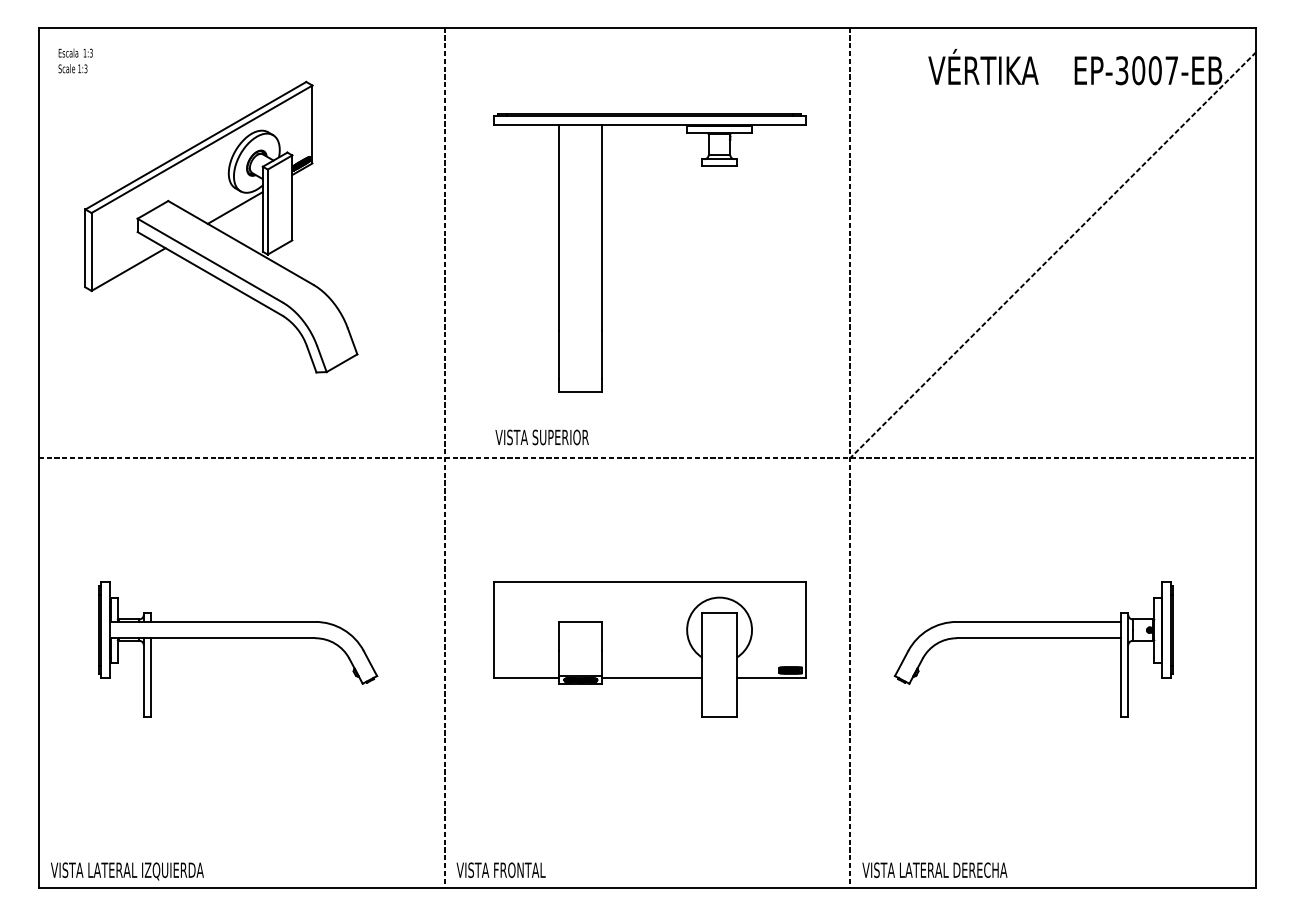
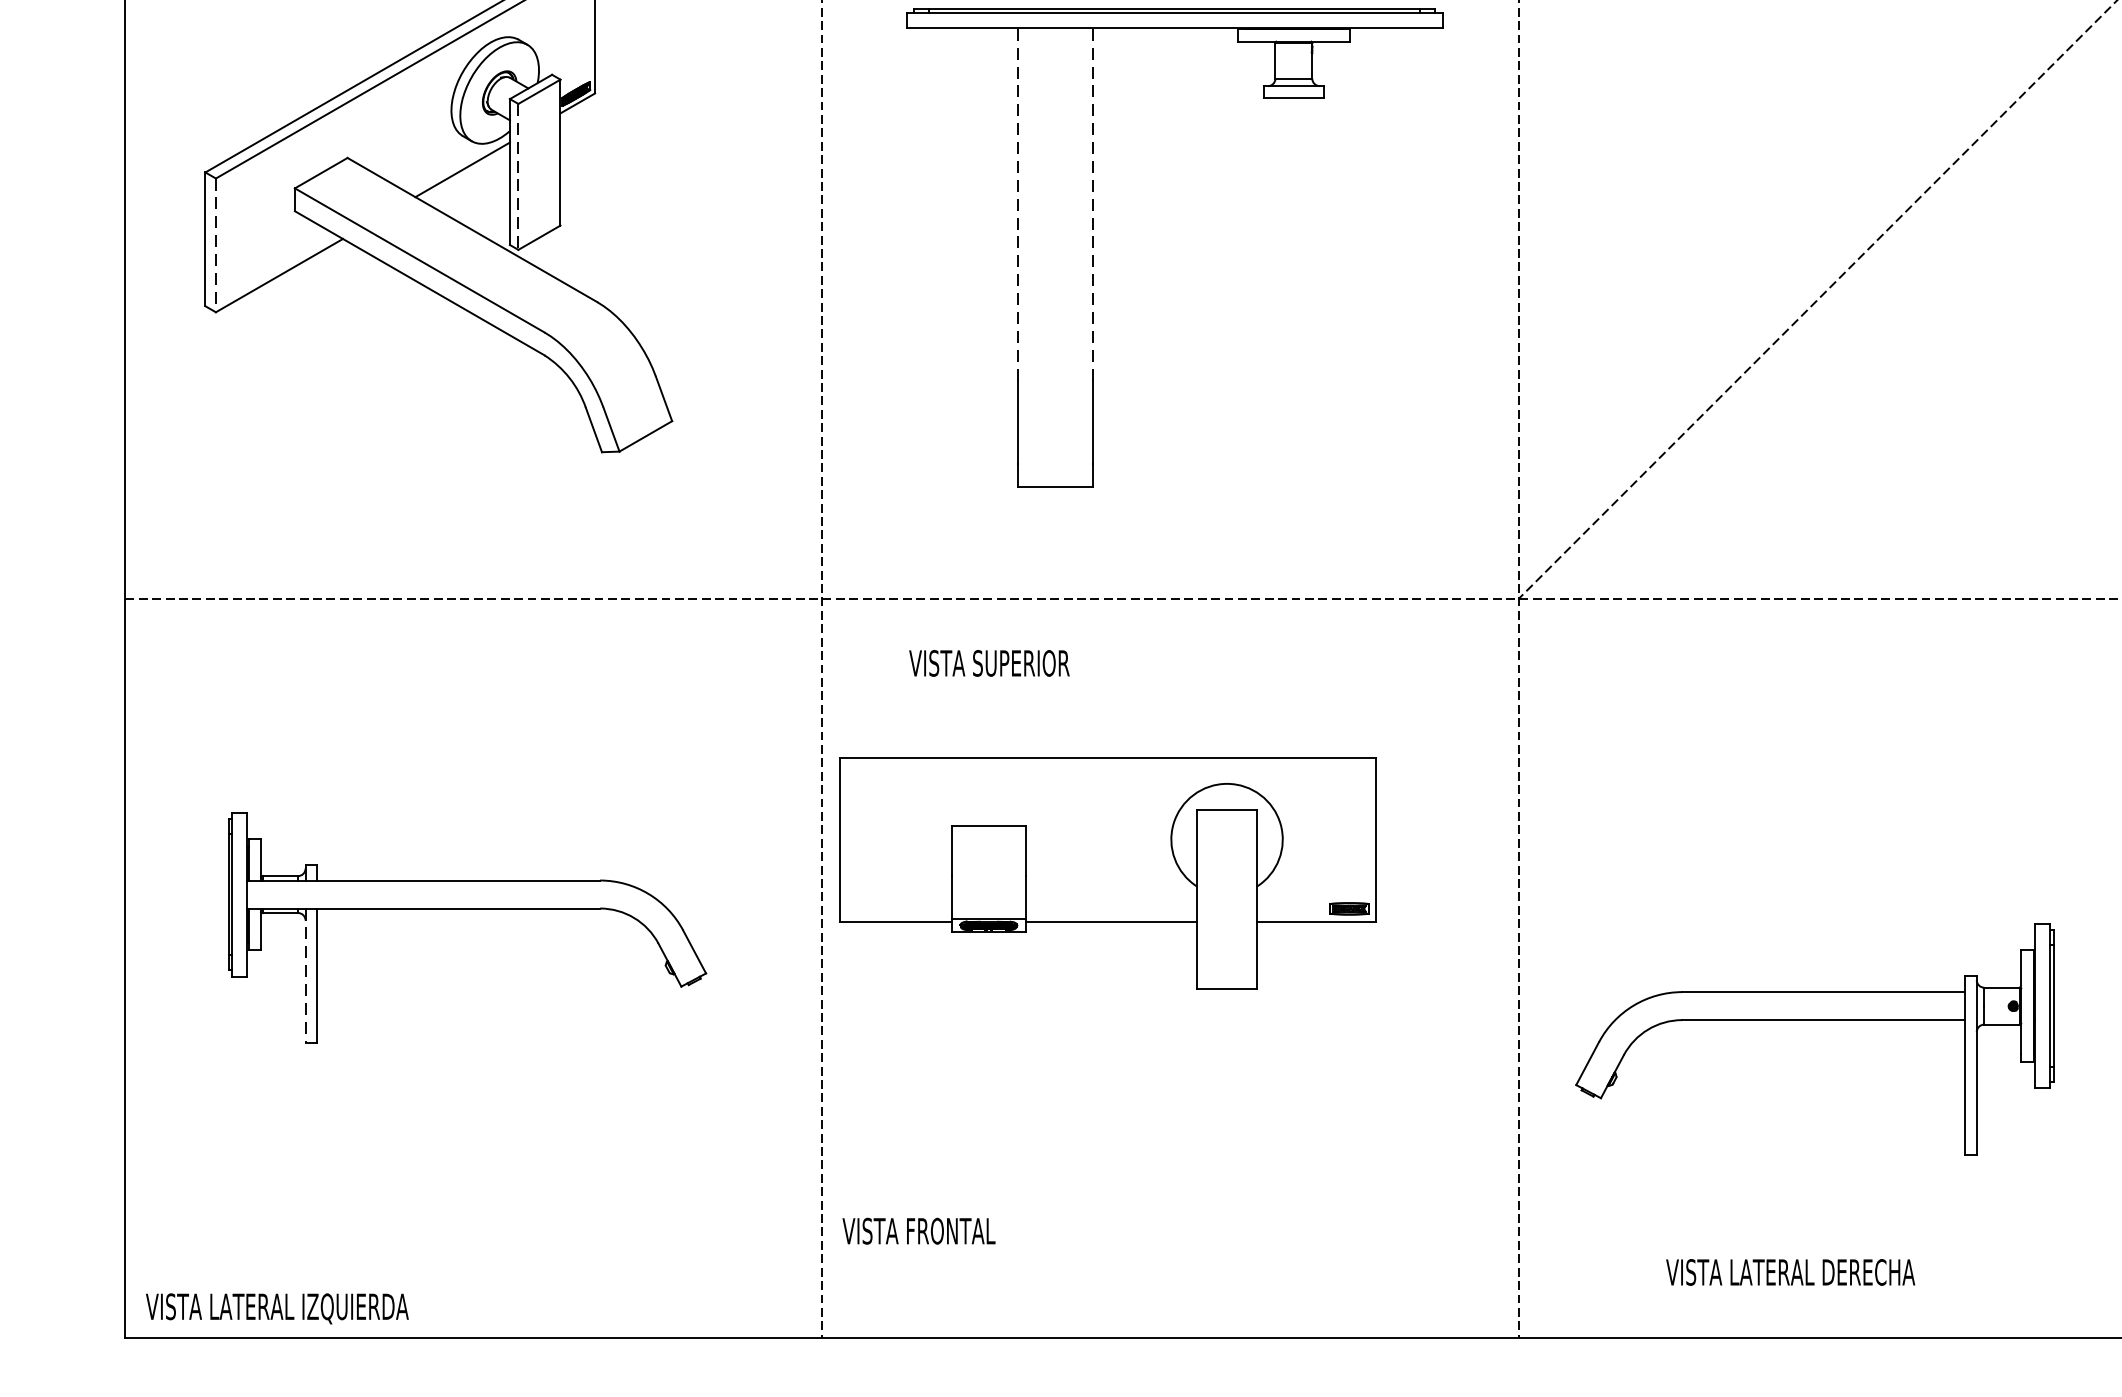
line: (267, 212) -> (517, 177), solid -> dashed
line: (559, 227) -> (1019, 203), solid -> dashed
line: (602, 227) -> (1092, 203), solid -> dashed
line: (91, 251) -> (215, 244), solid -> dashed
text: (541, 437) -> (988, 663), moved
part: (1033, 638) -> (1814, 1020), moved
part: (649, 649) -> (1106, 872), moved
line: (143, 678) -> (305, 977), solid -> dashed
text: (500, 869) -> (917, 1229), moved
text: (934, 869) -> (1789, 1271), moved

